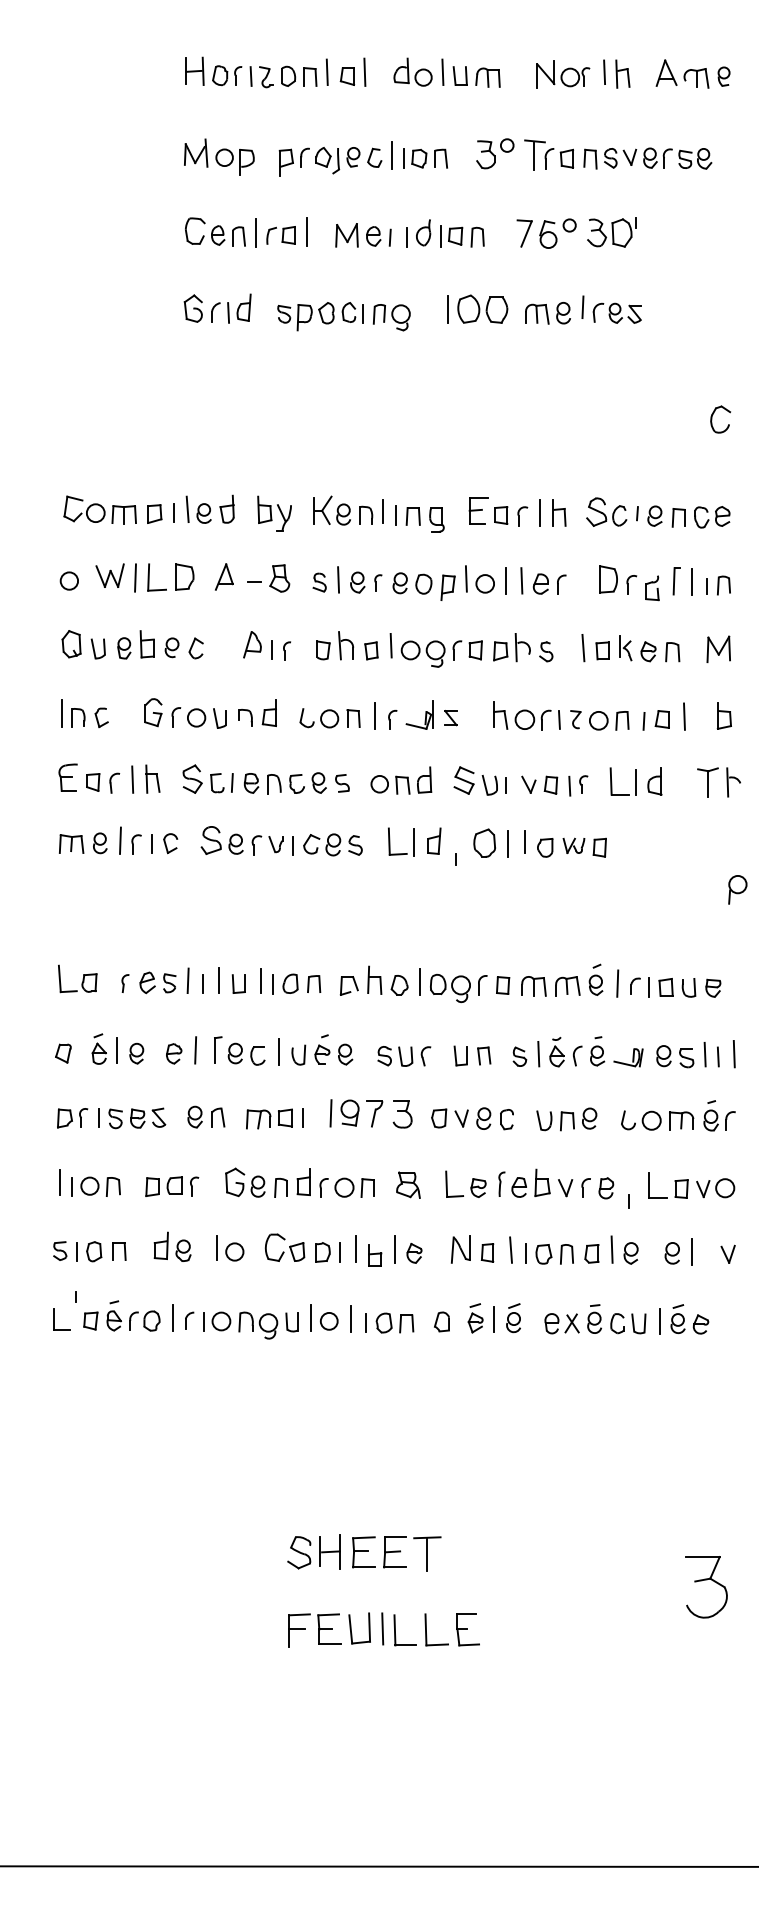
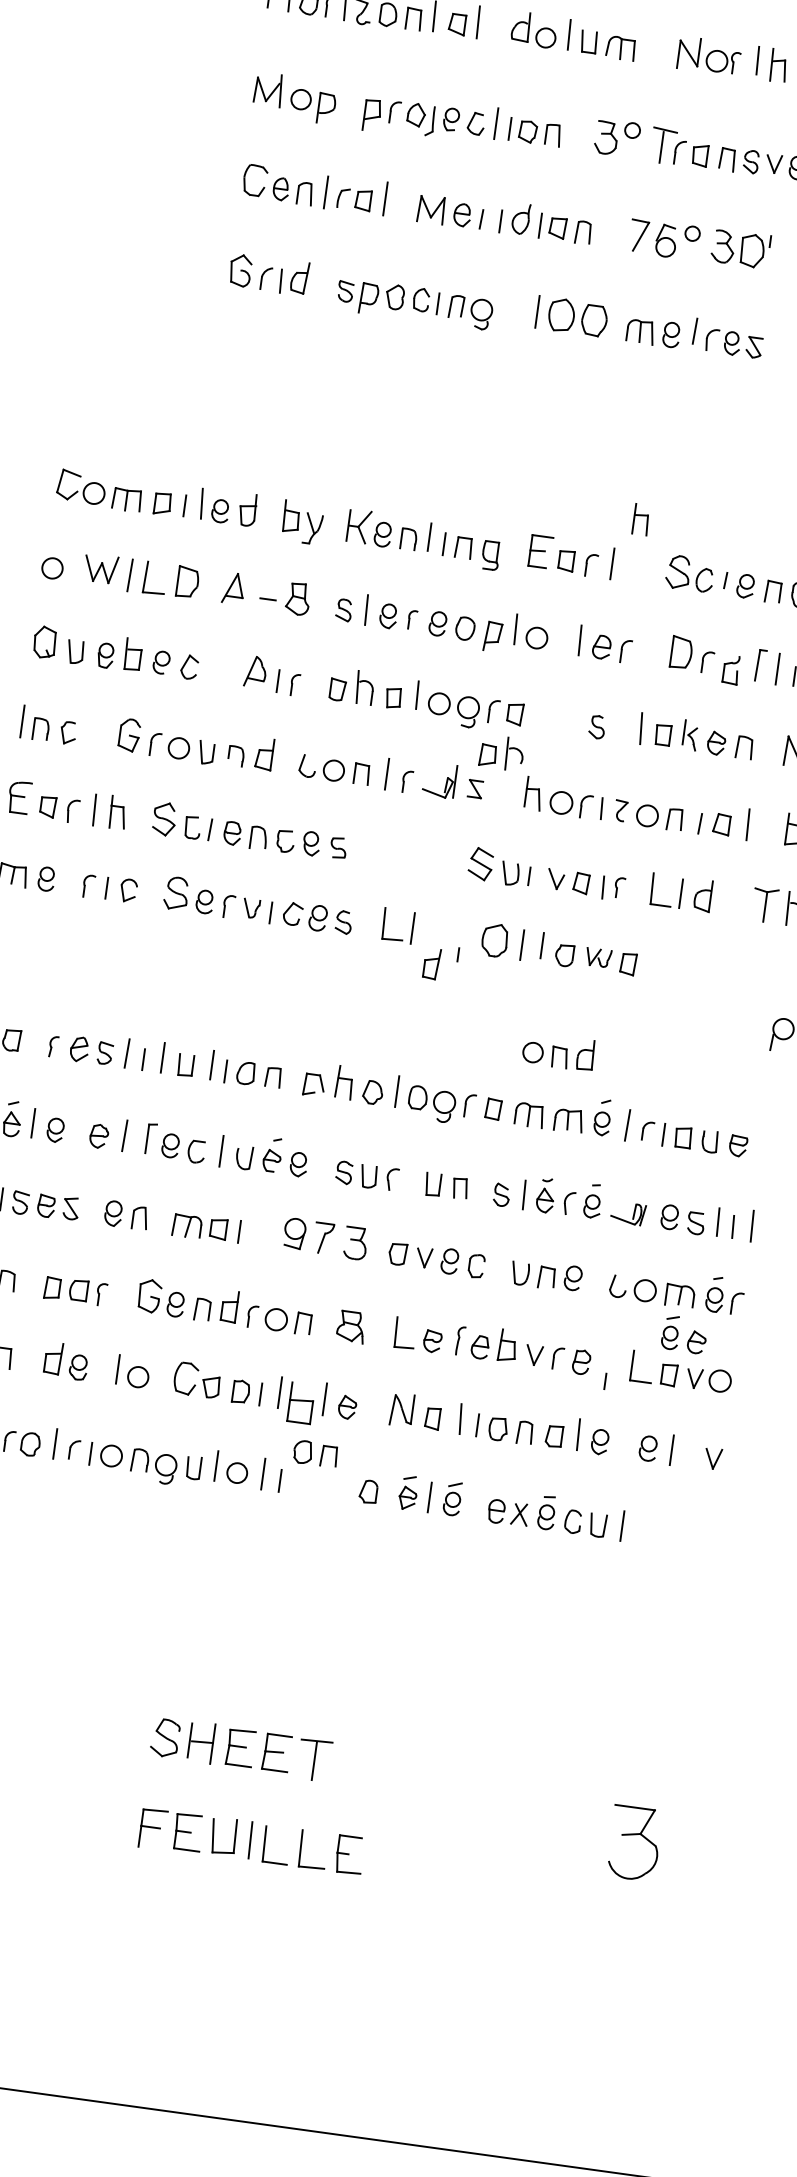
part: (559, 512) -> (641, 518), moved
line: (506, 581) -> (562, 638), removed
part: (511, 647) -> (501, 752), moved
part: (401, 780) -> (558, 1051), moved
line: (120, 840) -> (70, 879), removed
part: (434, 840) -> (432, 963), moved
line: (330, 1113) -> (271, 1230), removed
part: (375, 1255) -> (301, 1403), size x1.6
part: (689, 1319) -> (684, 1334), moved
part: (394, 1322) -> (315, 1453), moved

